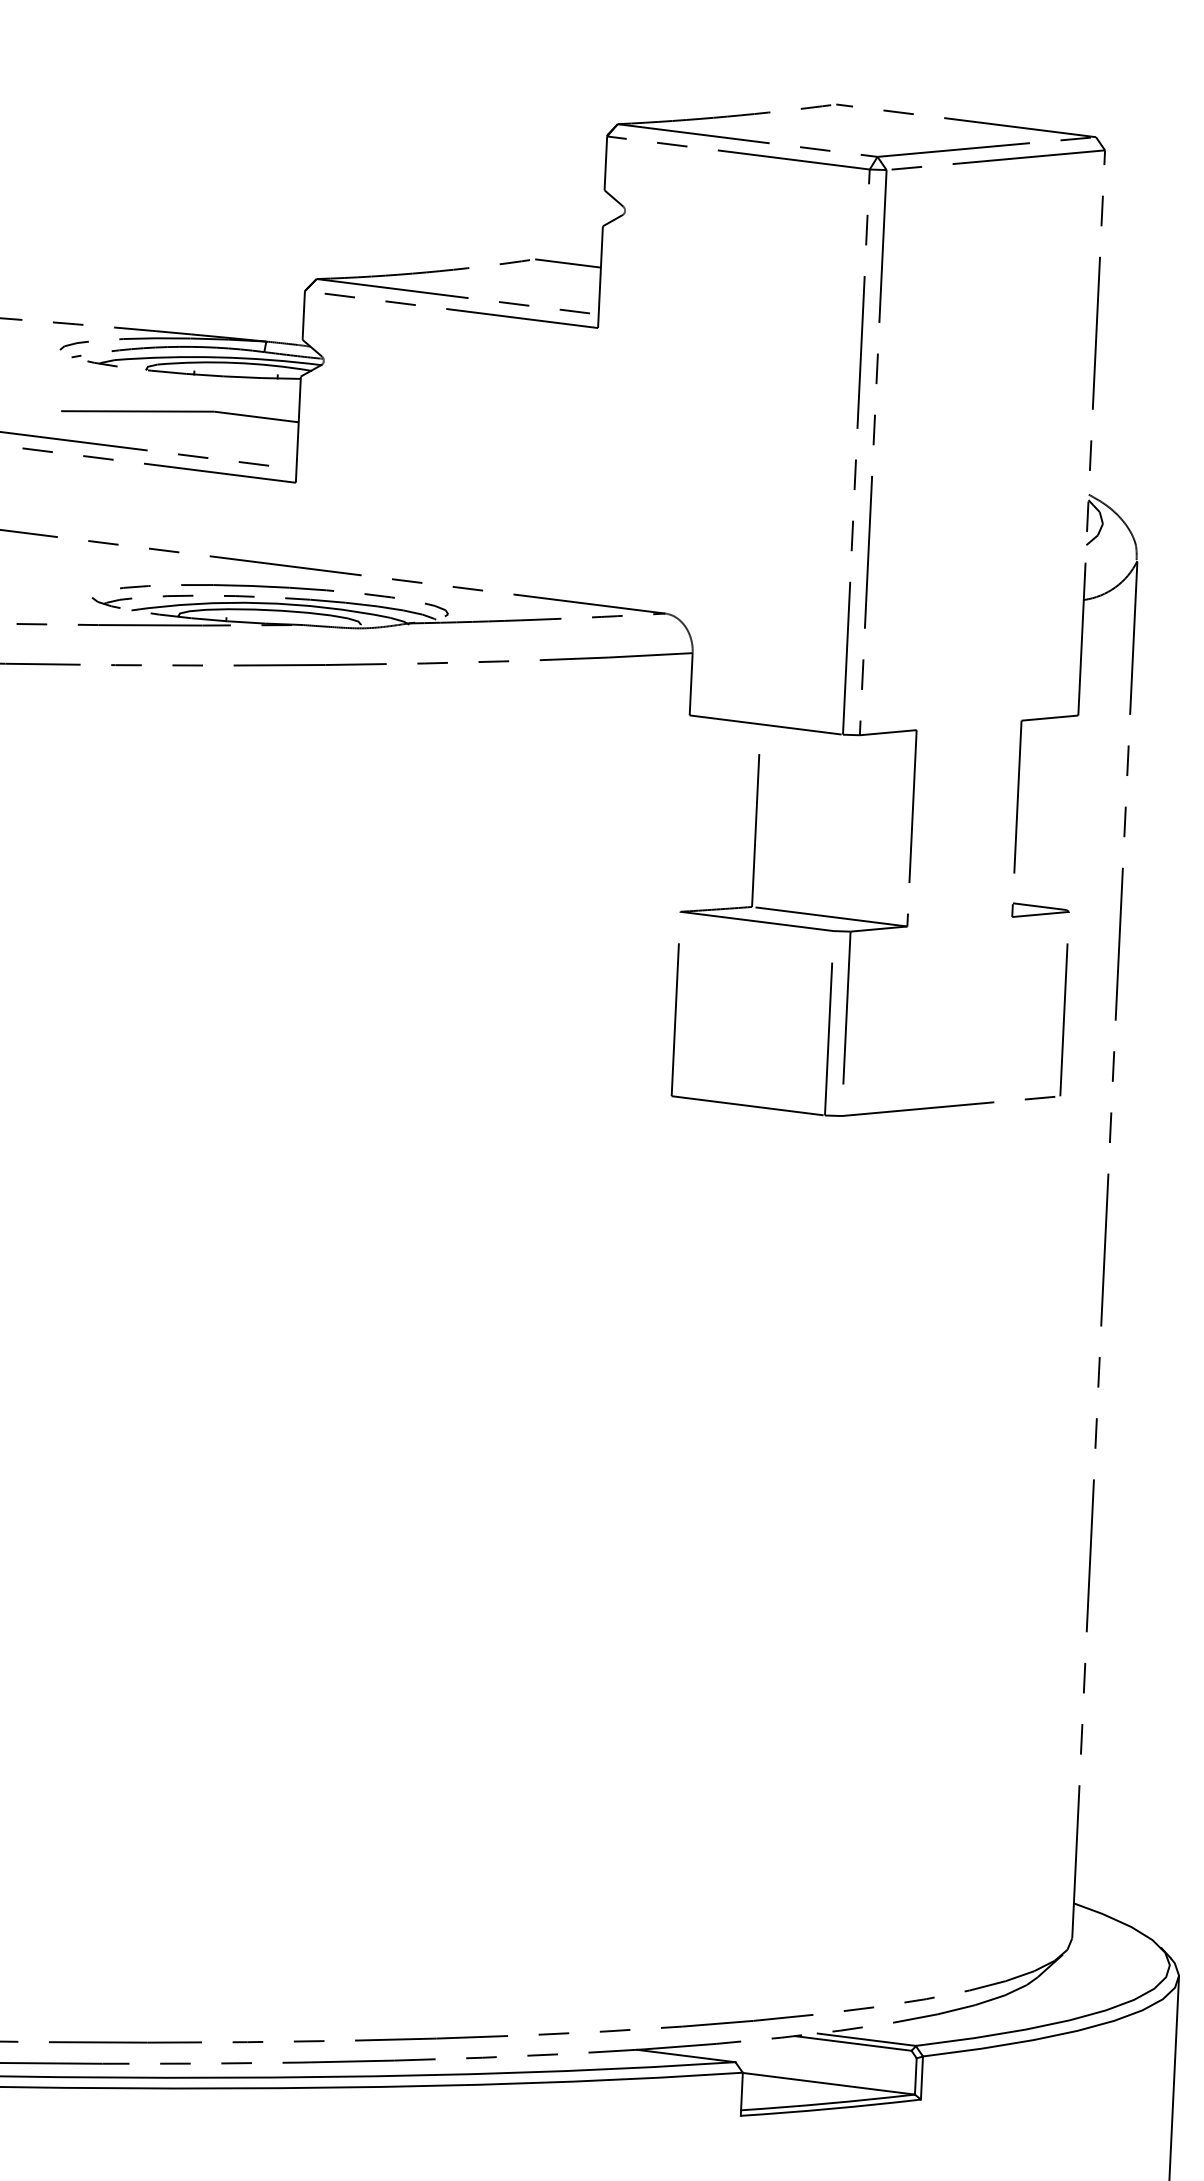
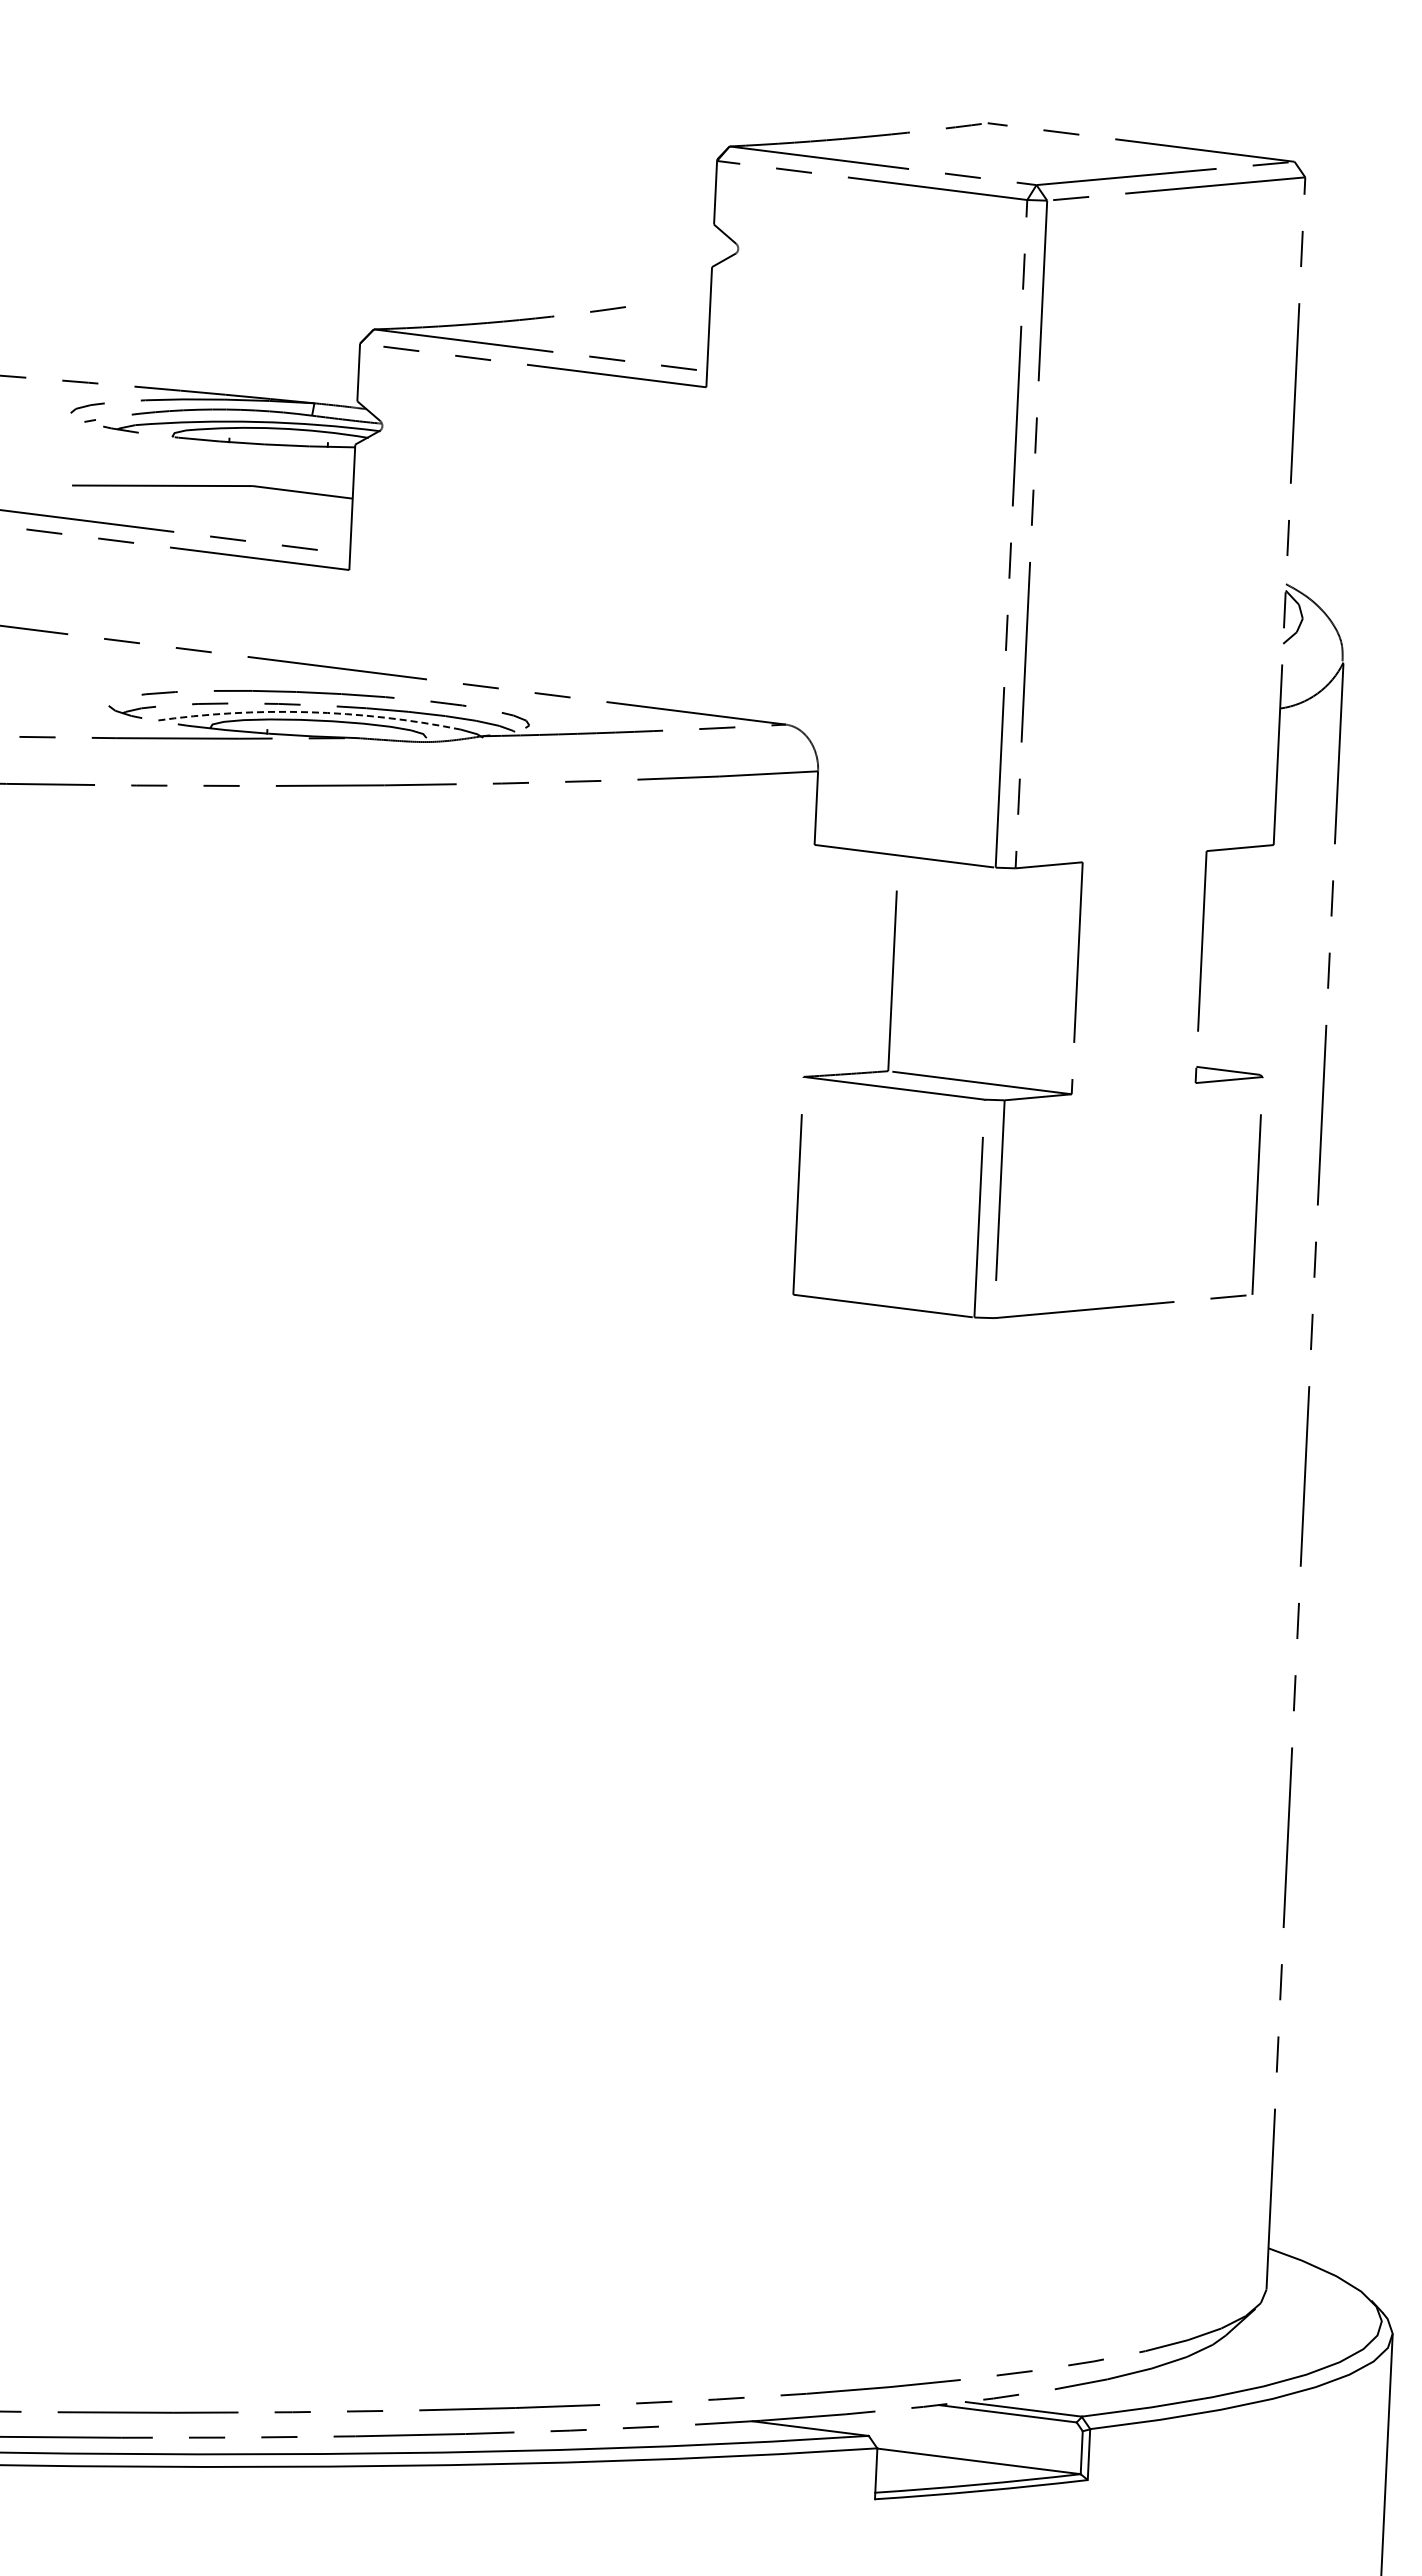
line: (567, 263) -> (670, 310), removed
arc: (261, 603) -> (308, 712), solid -> dashed

